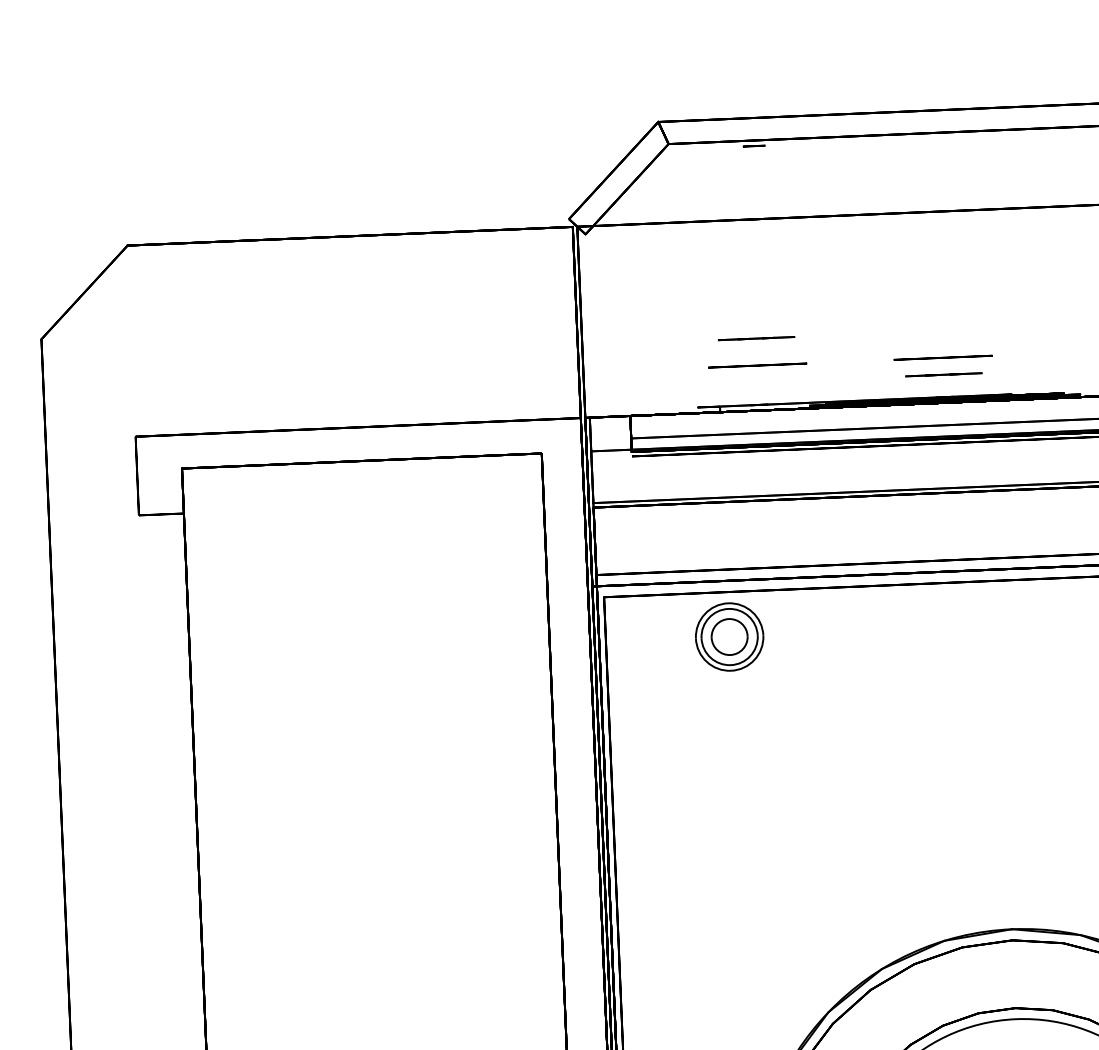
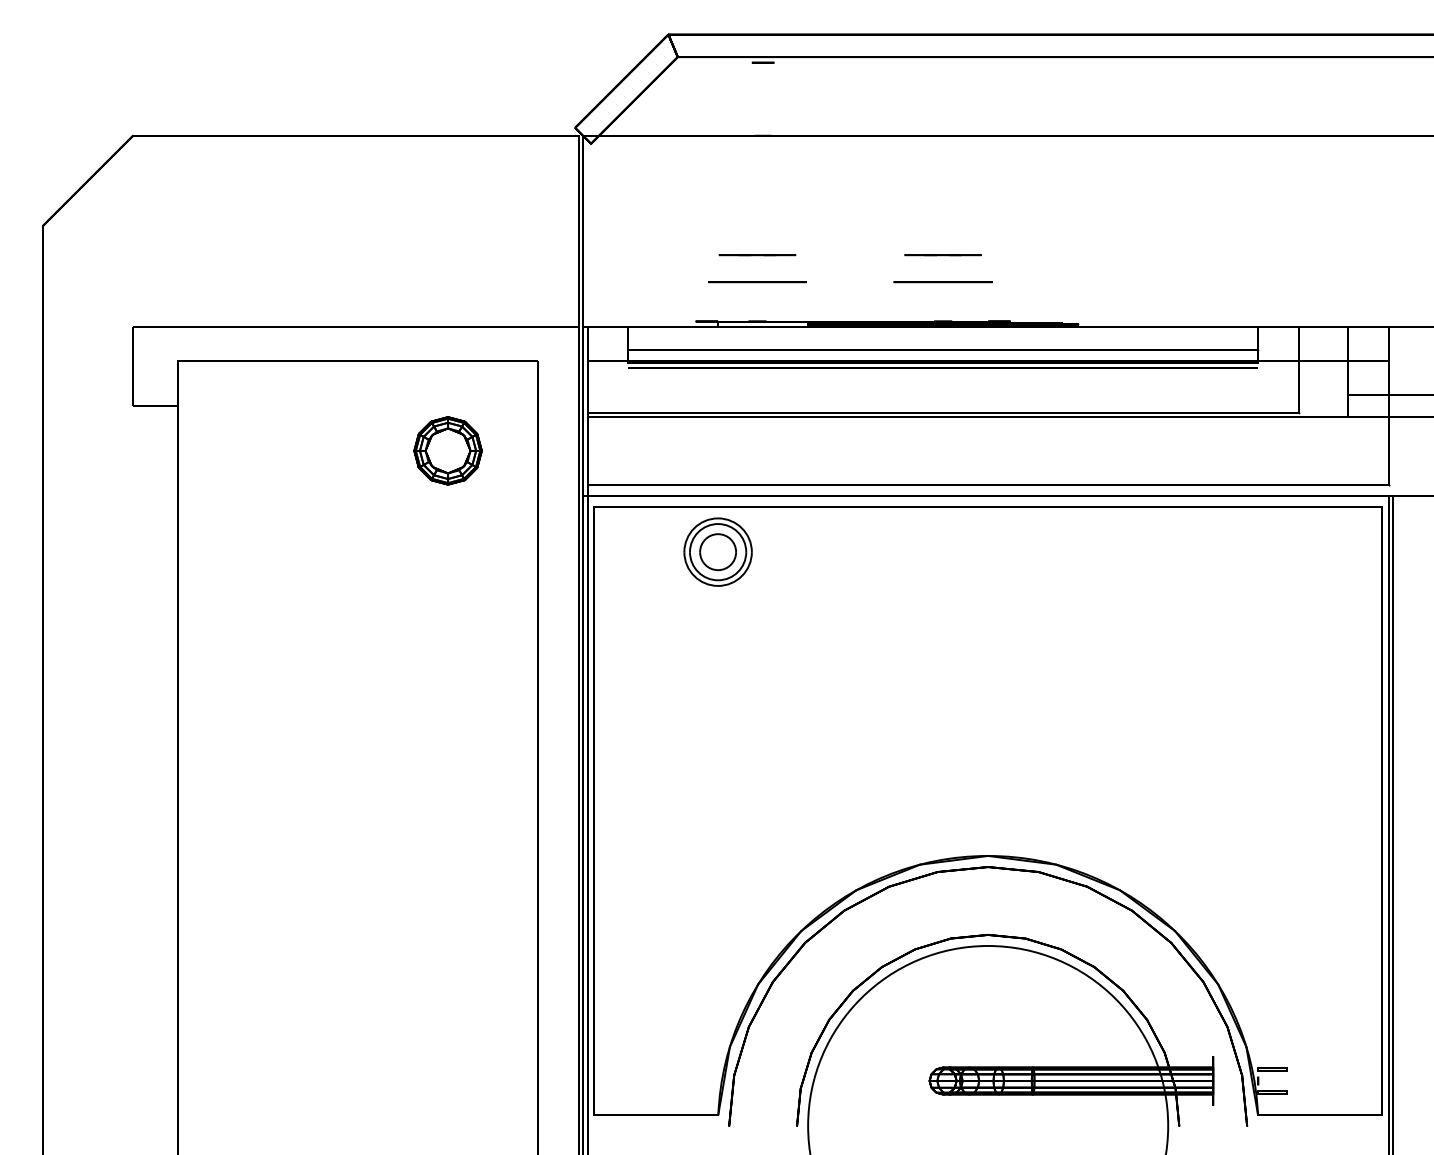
line: (943, 375) -> (942, 255), moved
part: (455, 546) -> (447, 450), added

